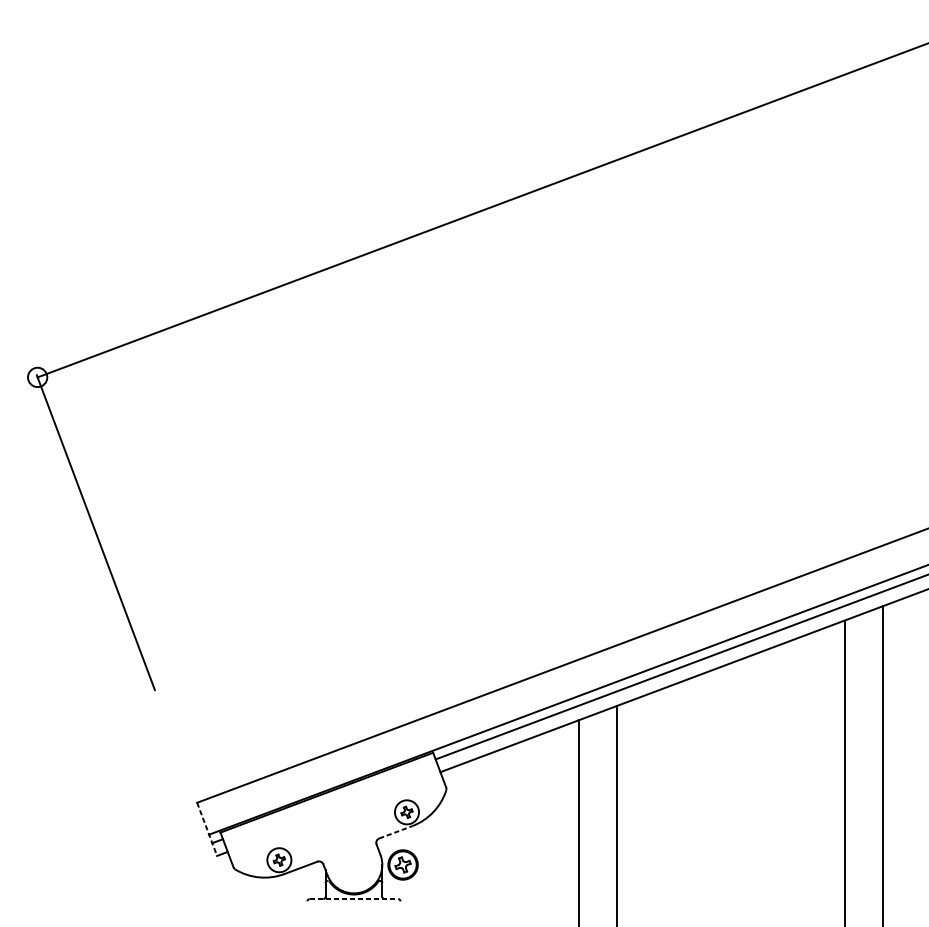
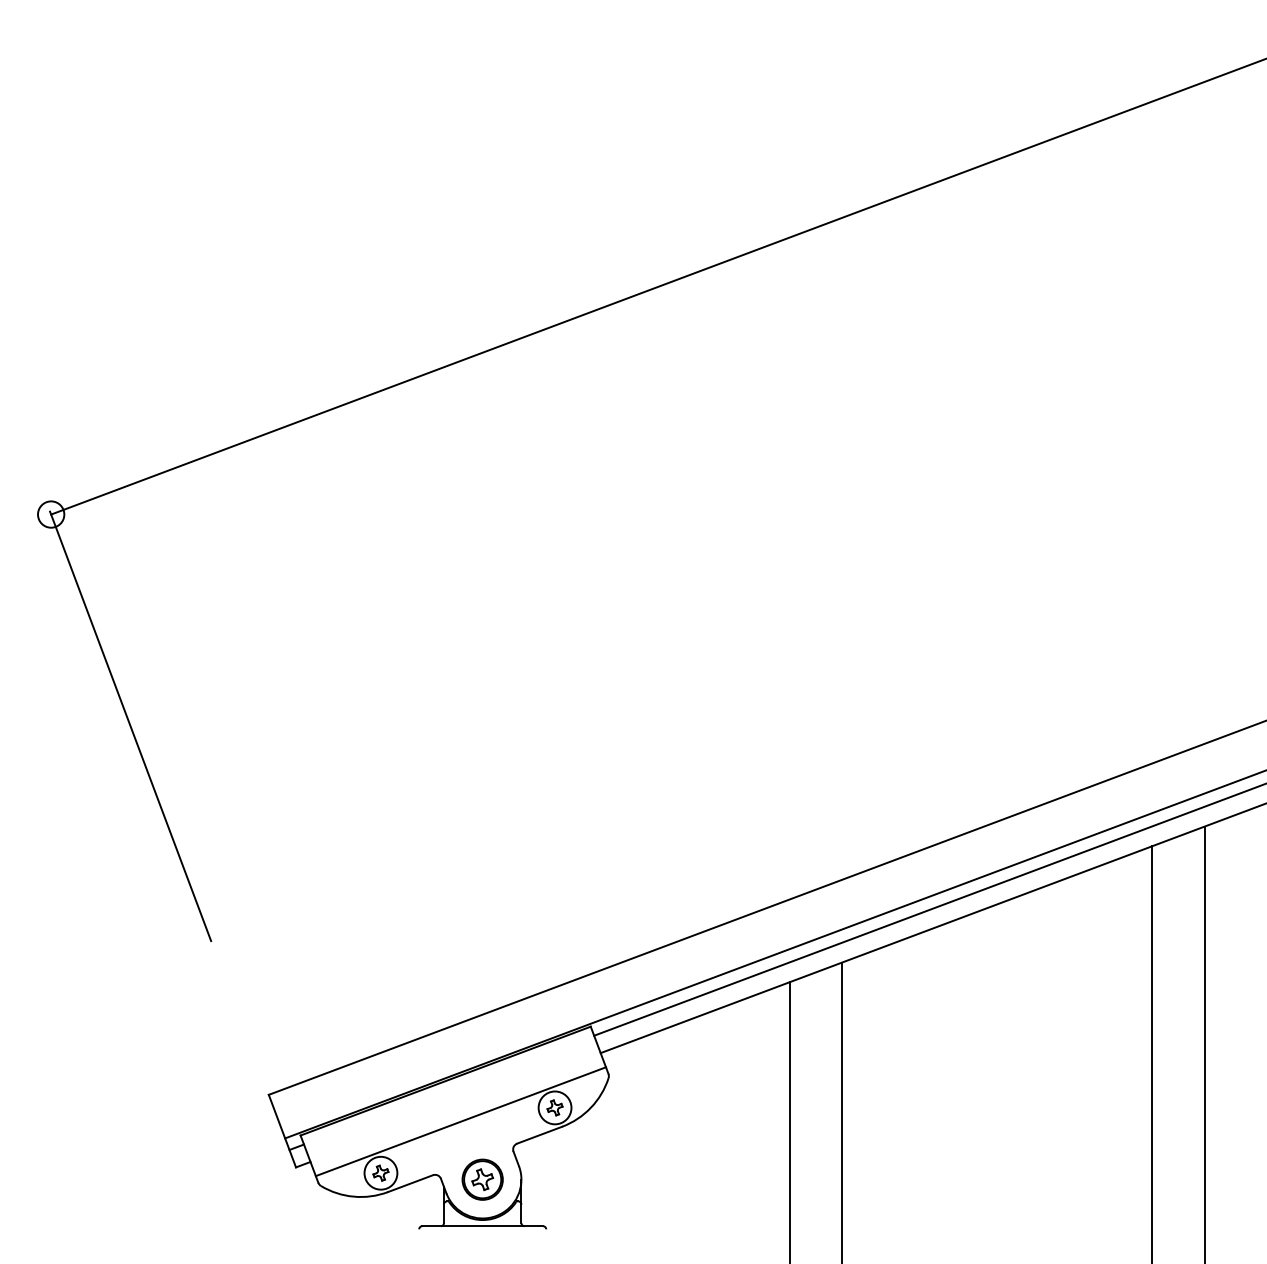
line: (337, 822) -> (460, 1121), added
line: (207, 829) -> (282, 1131), dashed -> solid
line: (396, 832) -> (540, 1135), dashed -> solid
part: (402, 864) -> (482, 1179), moved
line: (354, 899) -> (483, 1226), dashed -> solid

